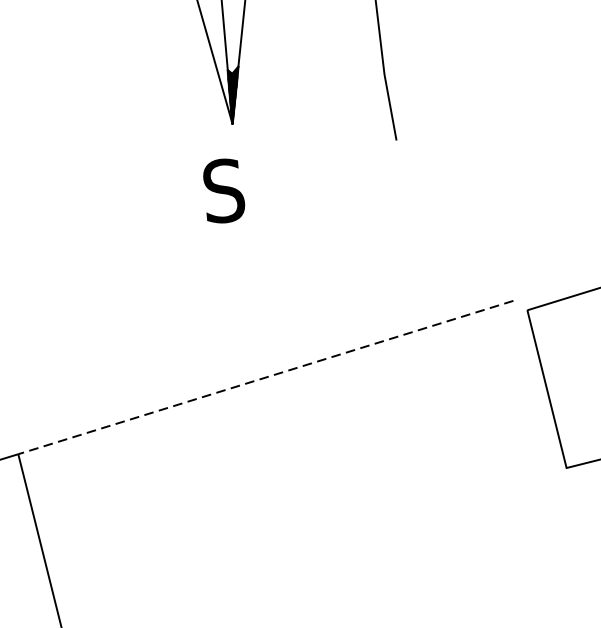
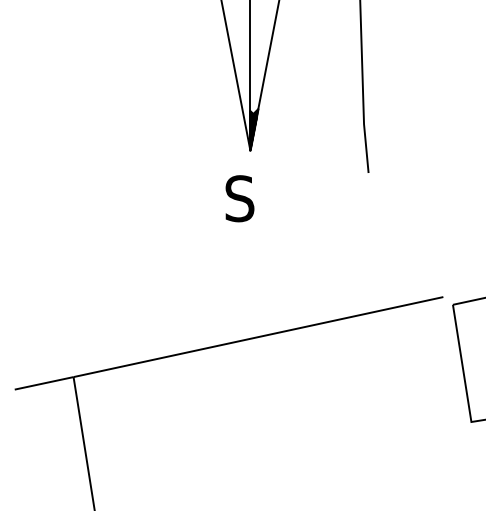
line: (264, 378) -> (257, 337), dashed -> solid

